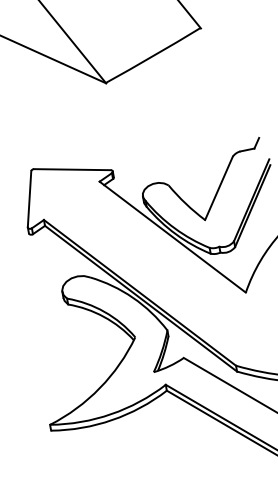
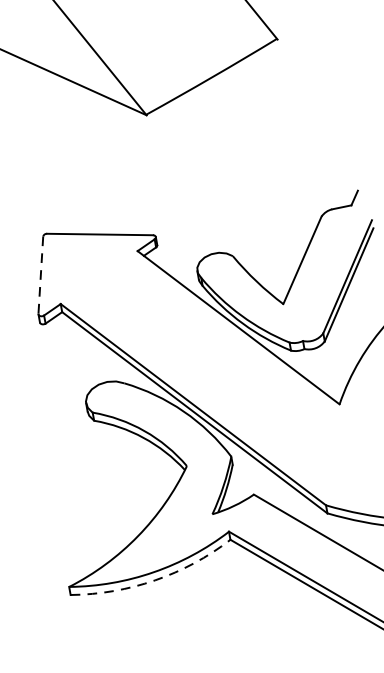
line: (29, 199) -> (40, 275), solid -> dashed
arc: (112, 420) -> (155, 580), solid -> dashed

